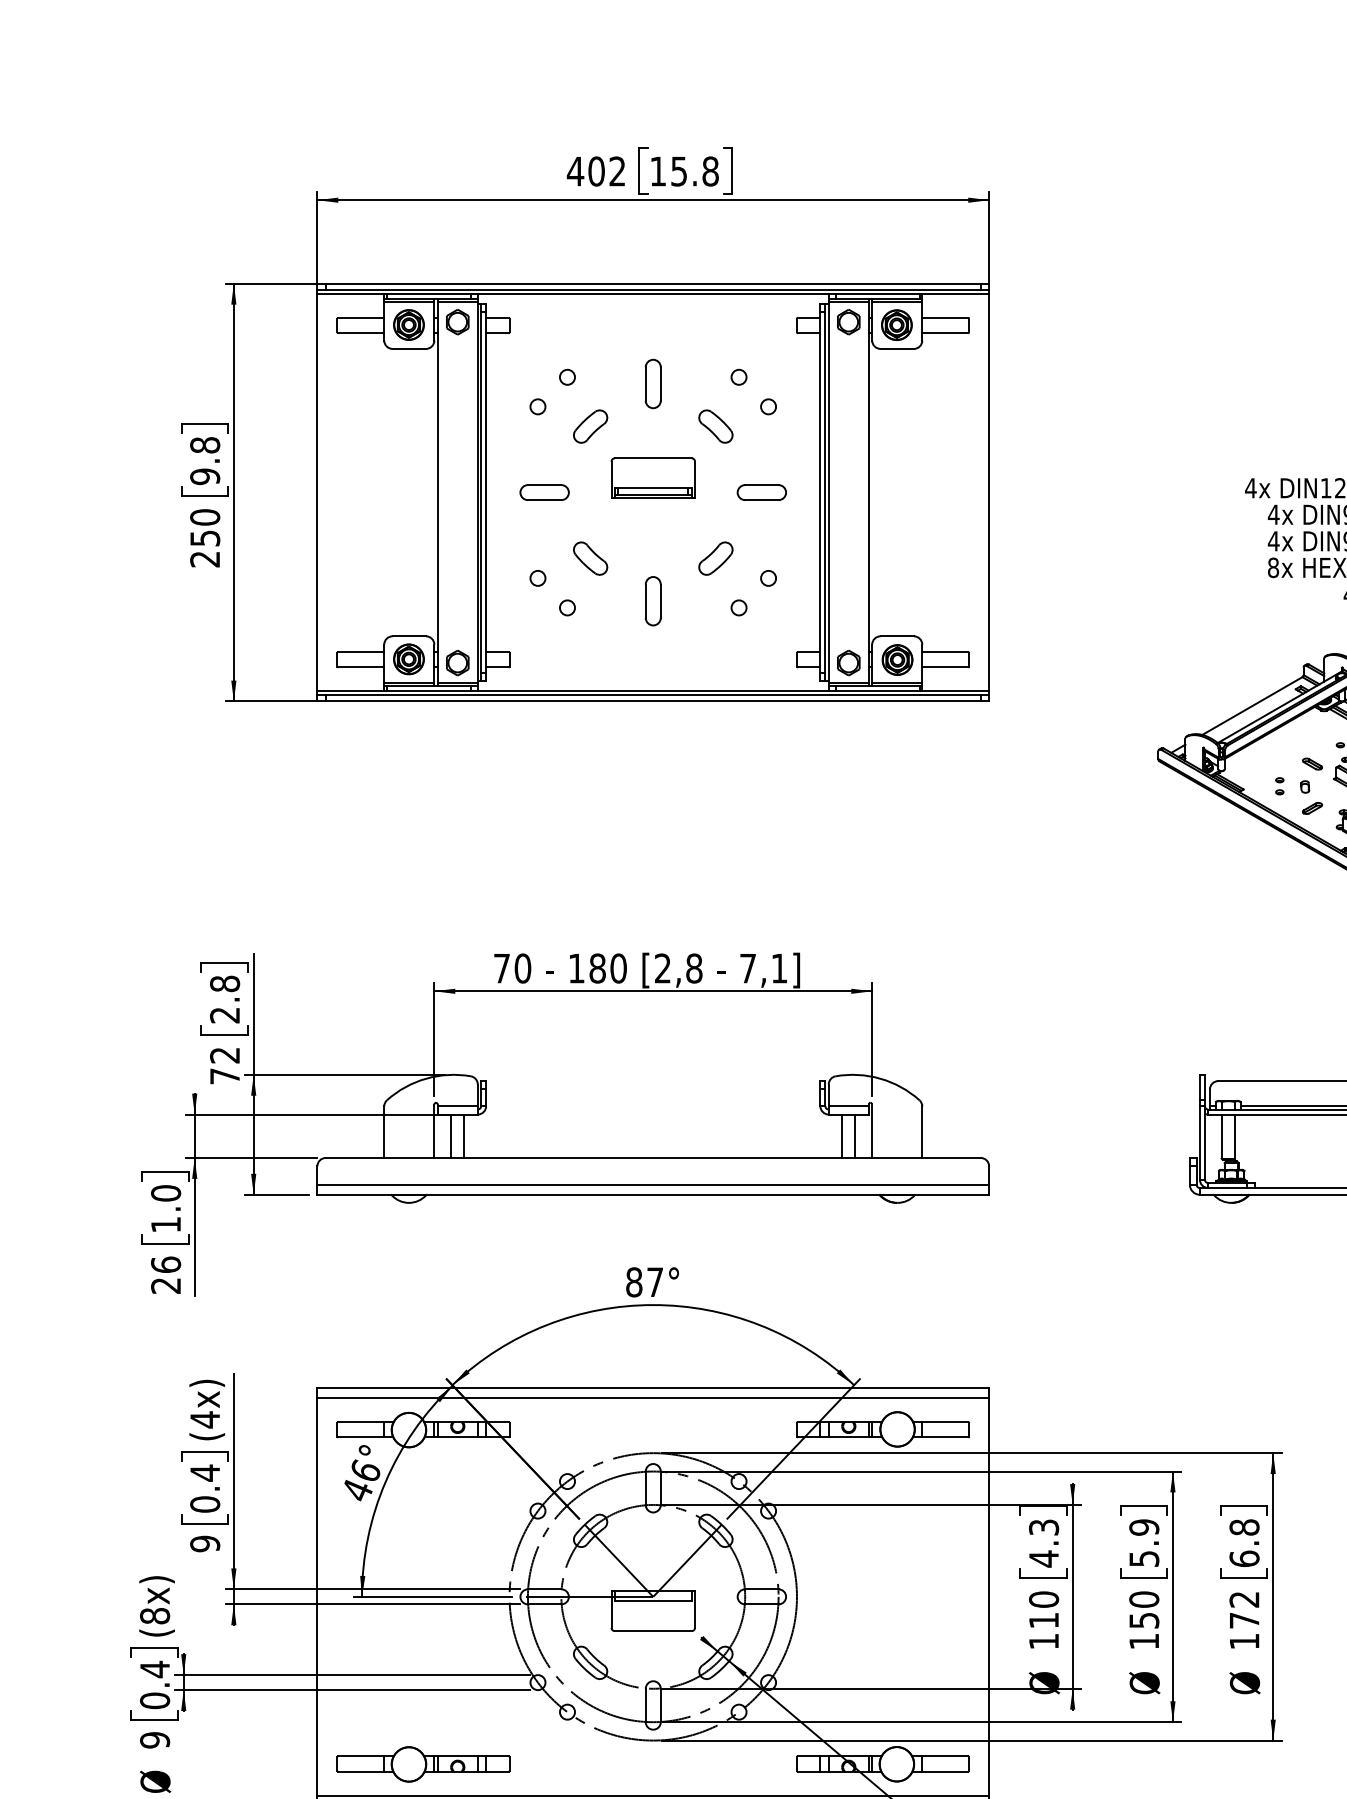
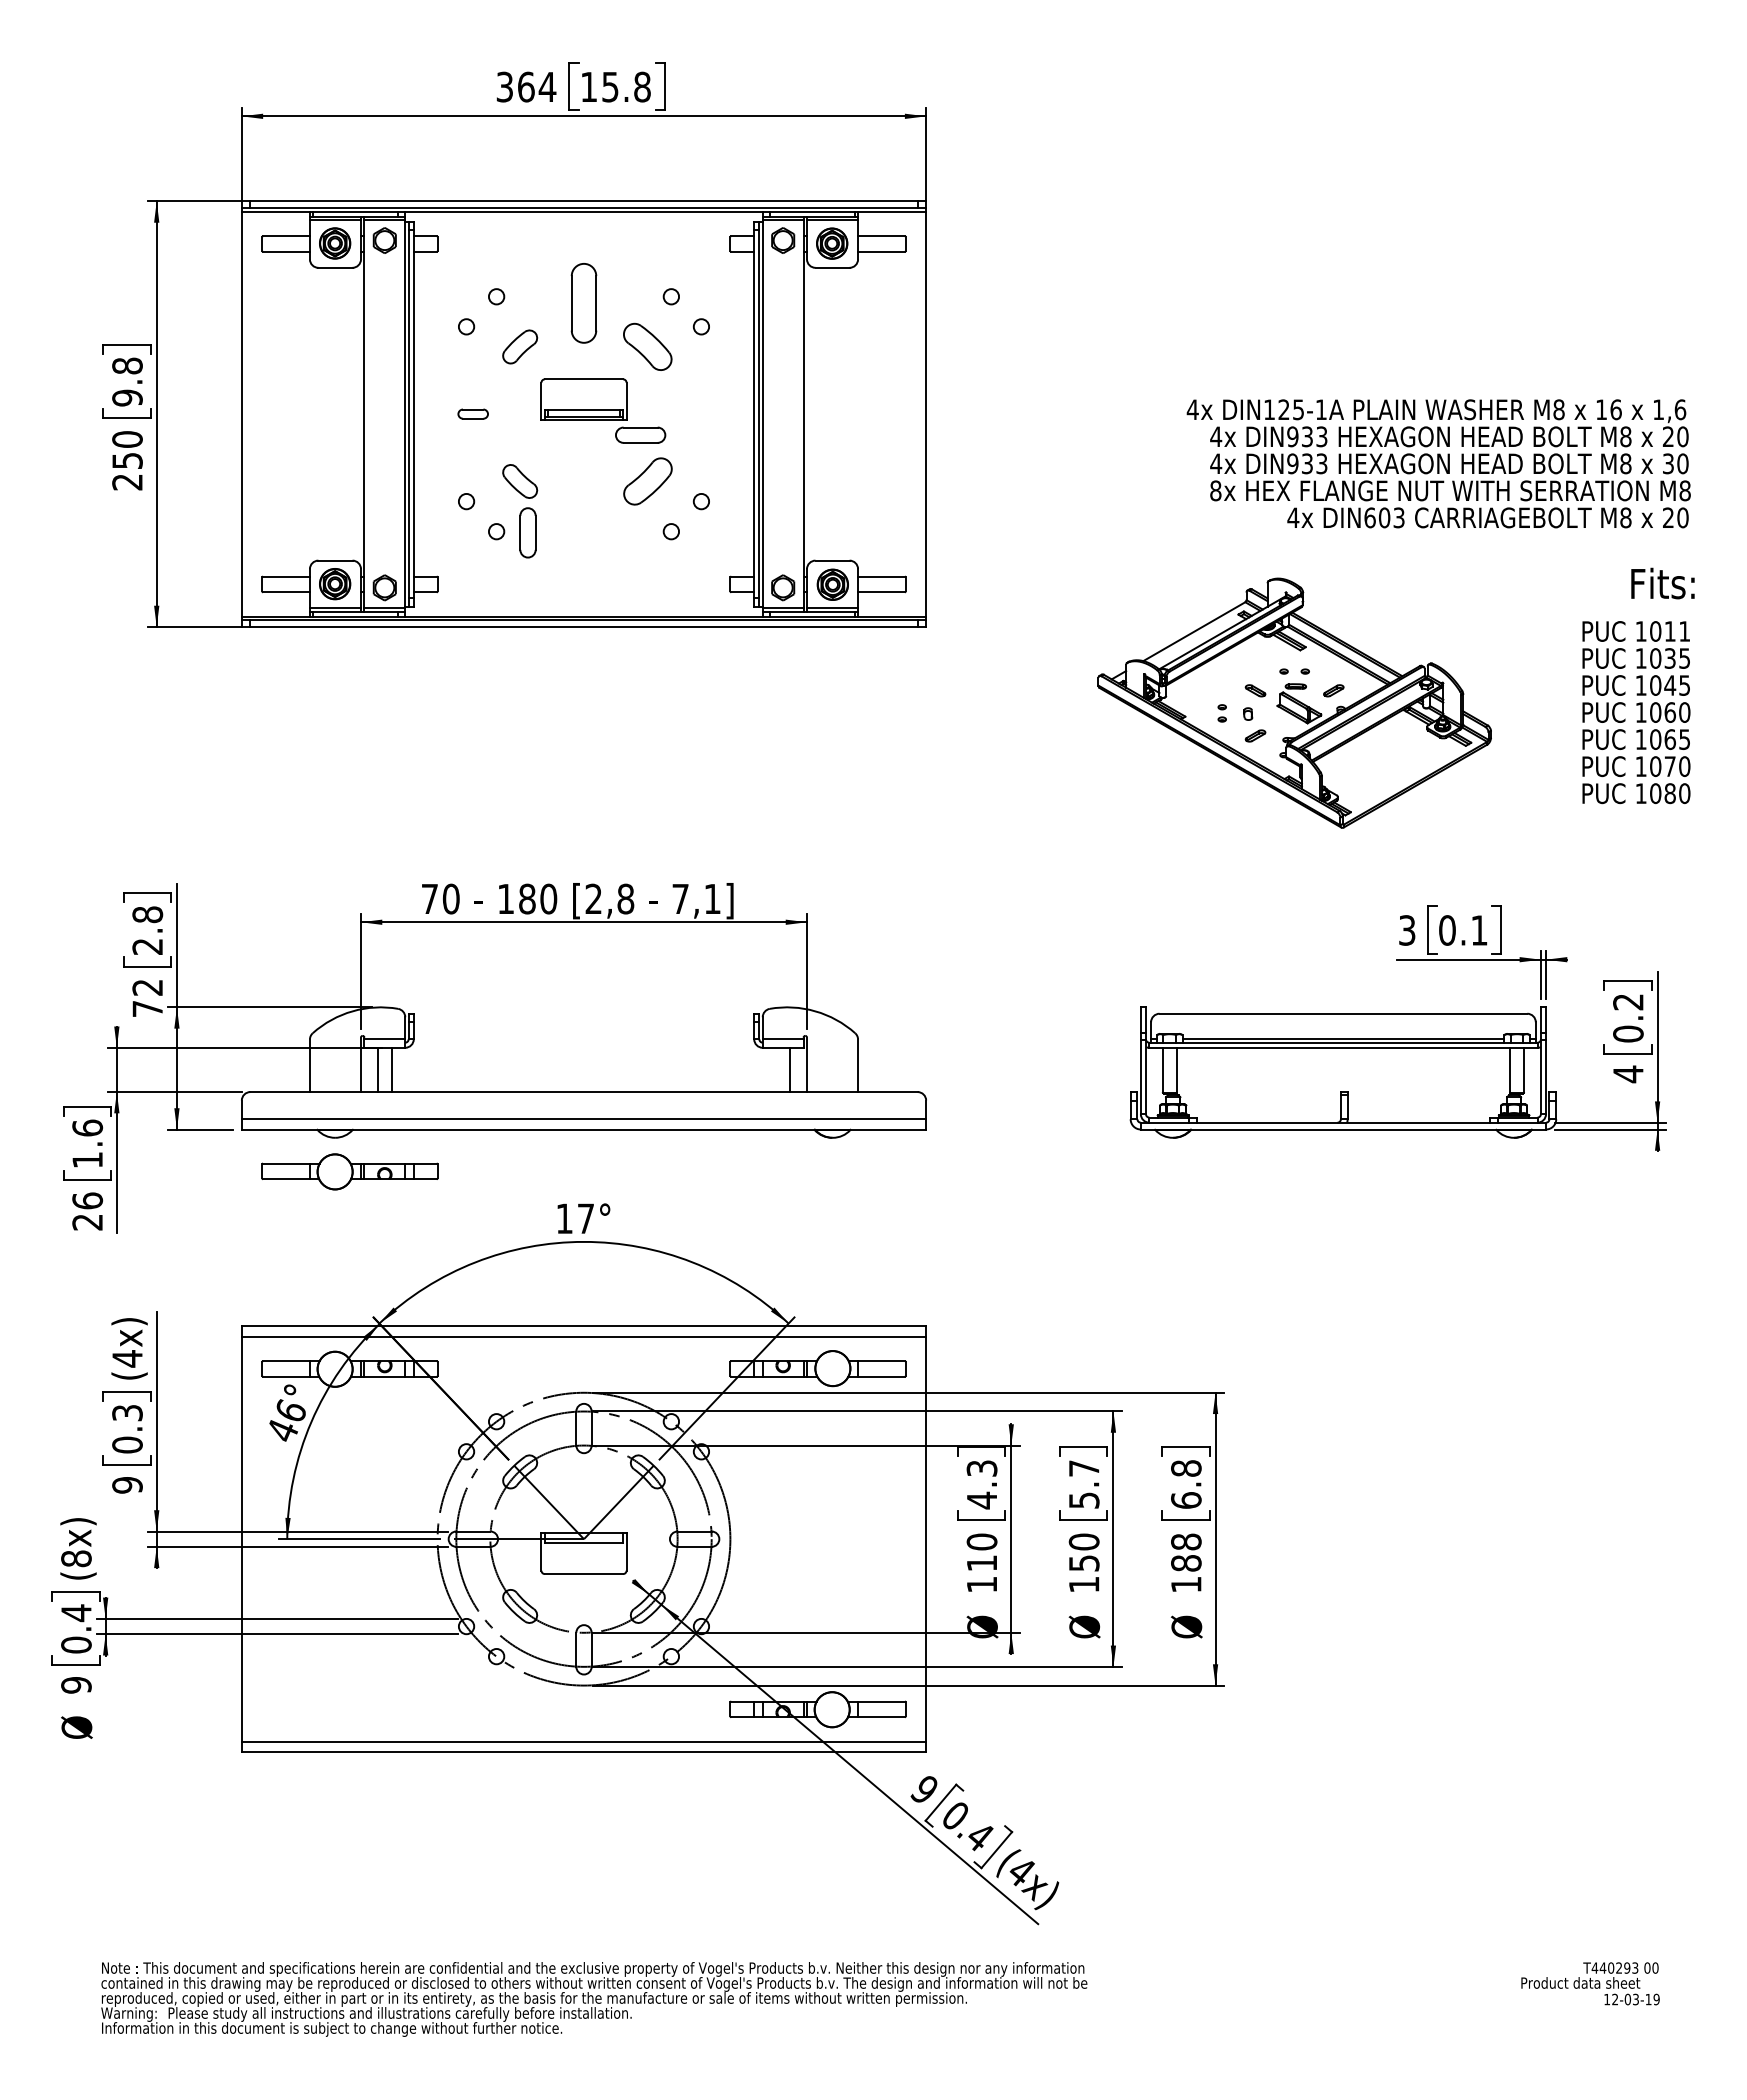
text: (596, 170) -> (526, 86), 402 -> 364
part: (652, 383) -> (583, 303), size x1.6
part: (715, 426) -> (647, 346), size x1.4
part: (543, 491) -> (472, 413), size x0.6
part: (761, 491) -> (640, 434), moved
part: (715, 558) -> (647, 481), size x1.4
part: (652, 600) -> (527, 532), moved
line: (842, 1135) -> (776, 1069), removed
text: (165, 1192) -> (87, 1127), 1.0 -> 1.6
text: (634, 1282) -> (564, 1218), 87° -> 17°
text: (205, 1473) -> (127, 1413), 0.4 -> 0.3
text: (1143, 1527) -> (1083, 1468), 5.9 -> 5.7
text: (1244, 1609) -> (1186, 1552), 172 -> 188
part: (423, 1764) -> (349, 1171), moved

